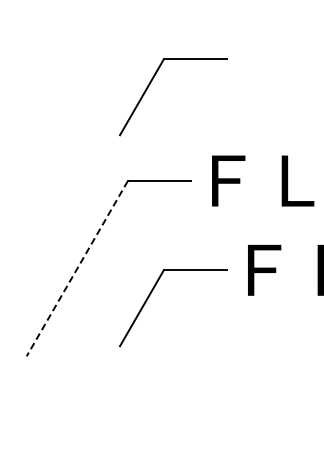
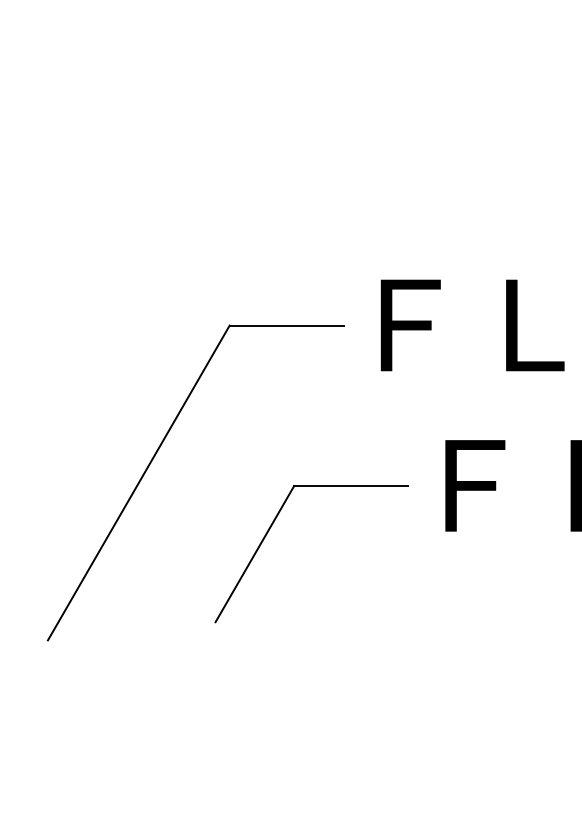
part: (152, 81) -> (273, 146), removed
line: (77, 269) -> (139, 484), dashed -> solid

